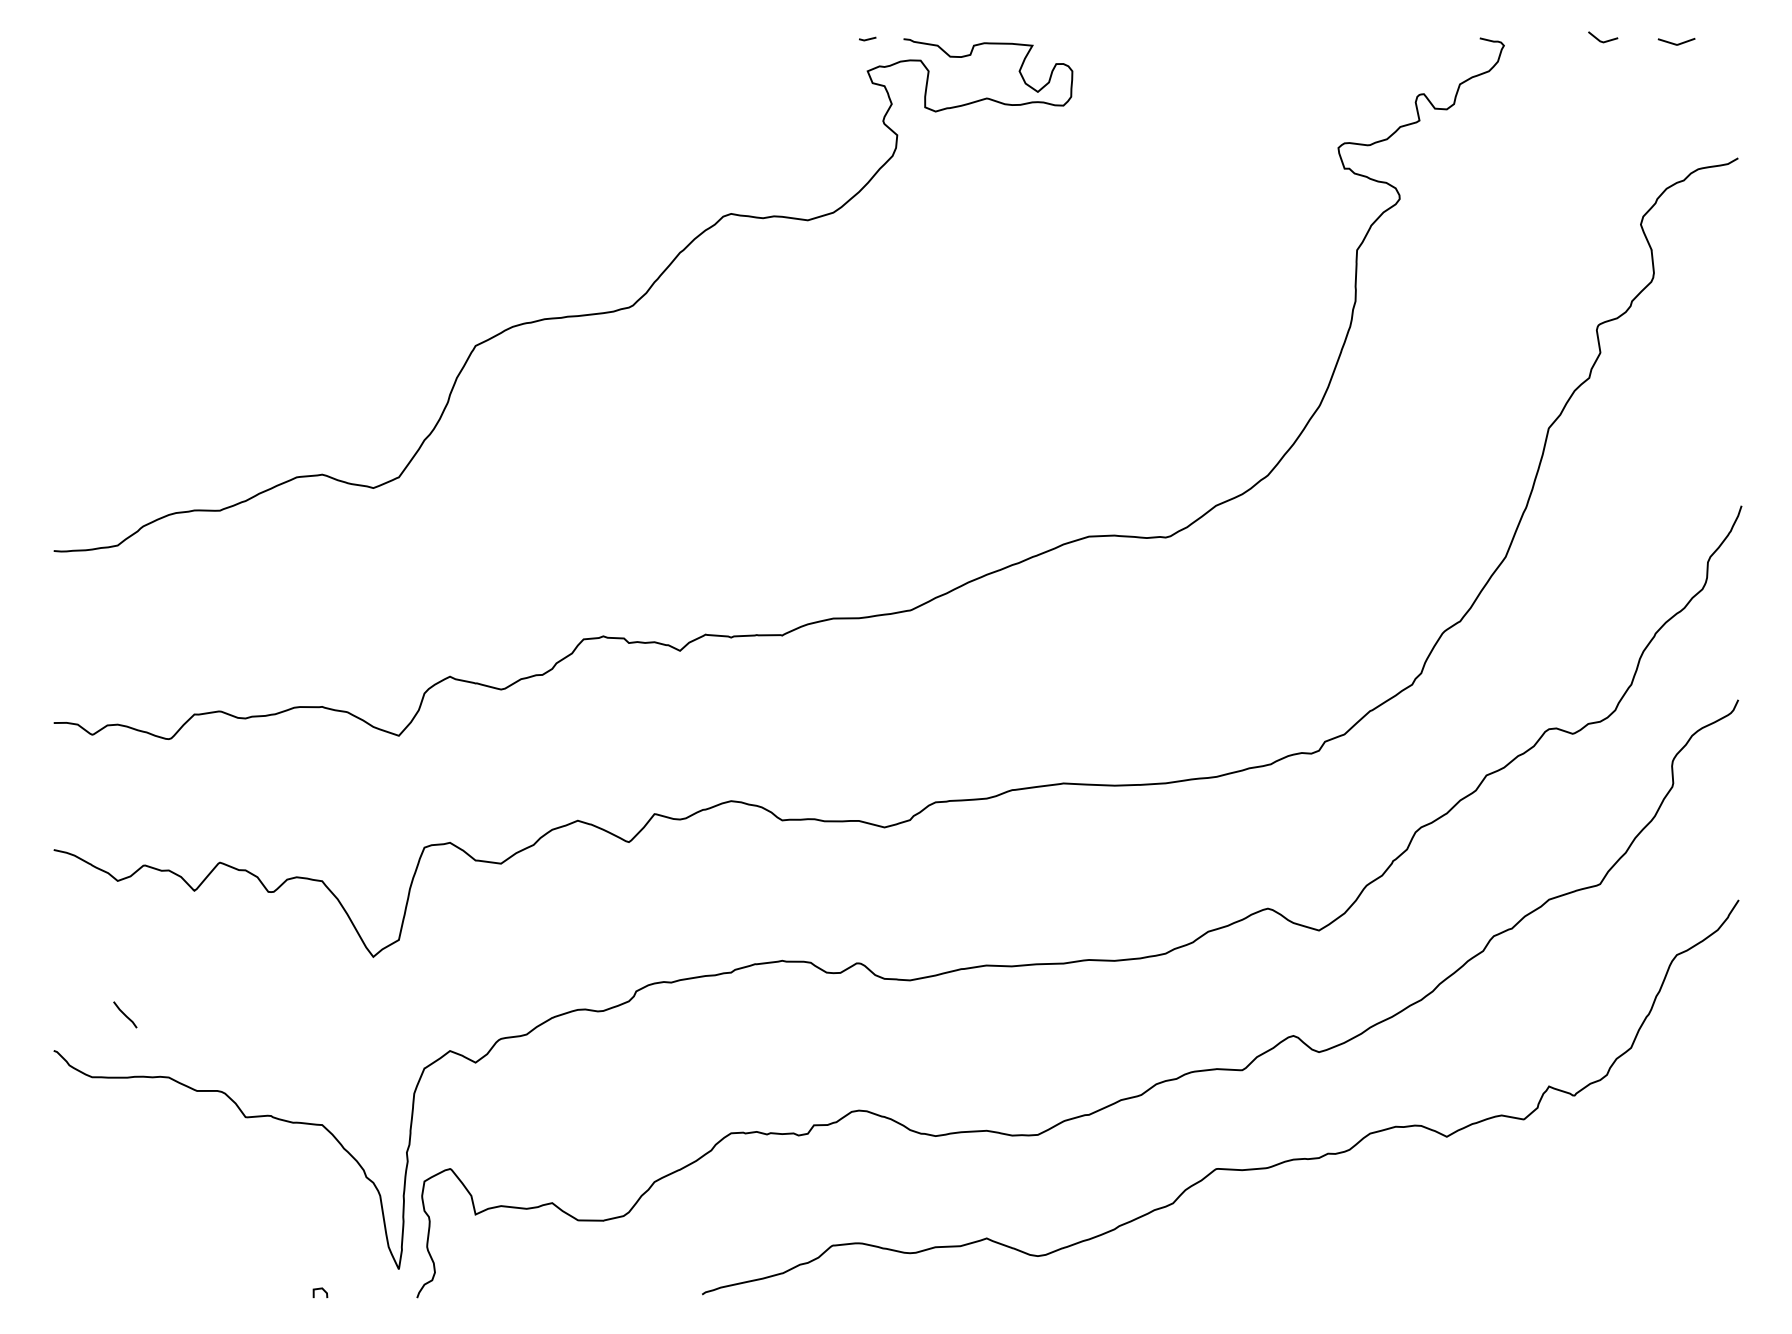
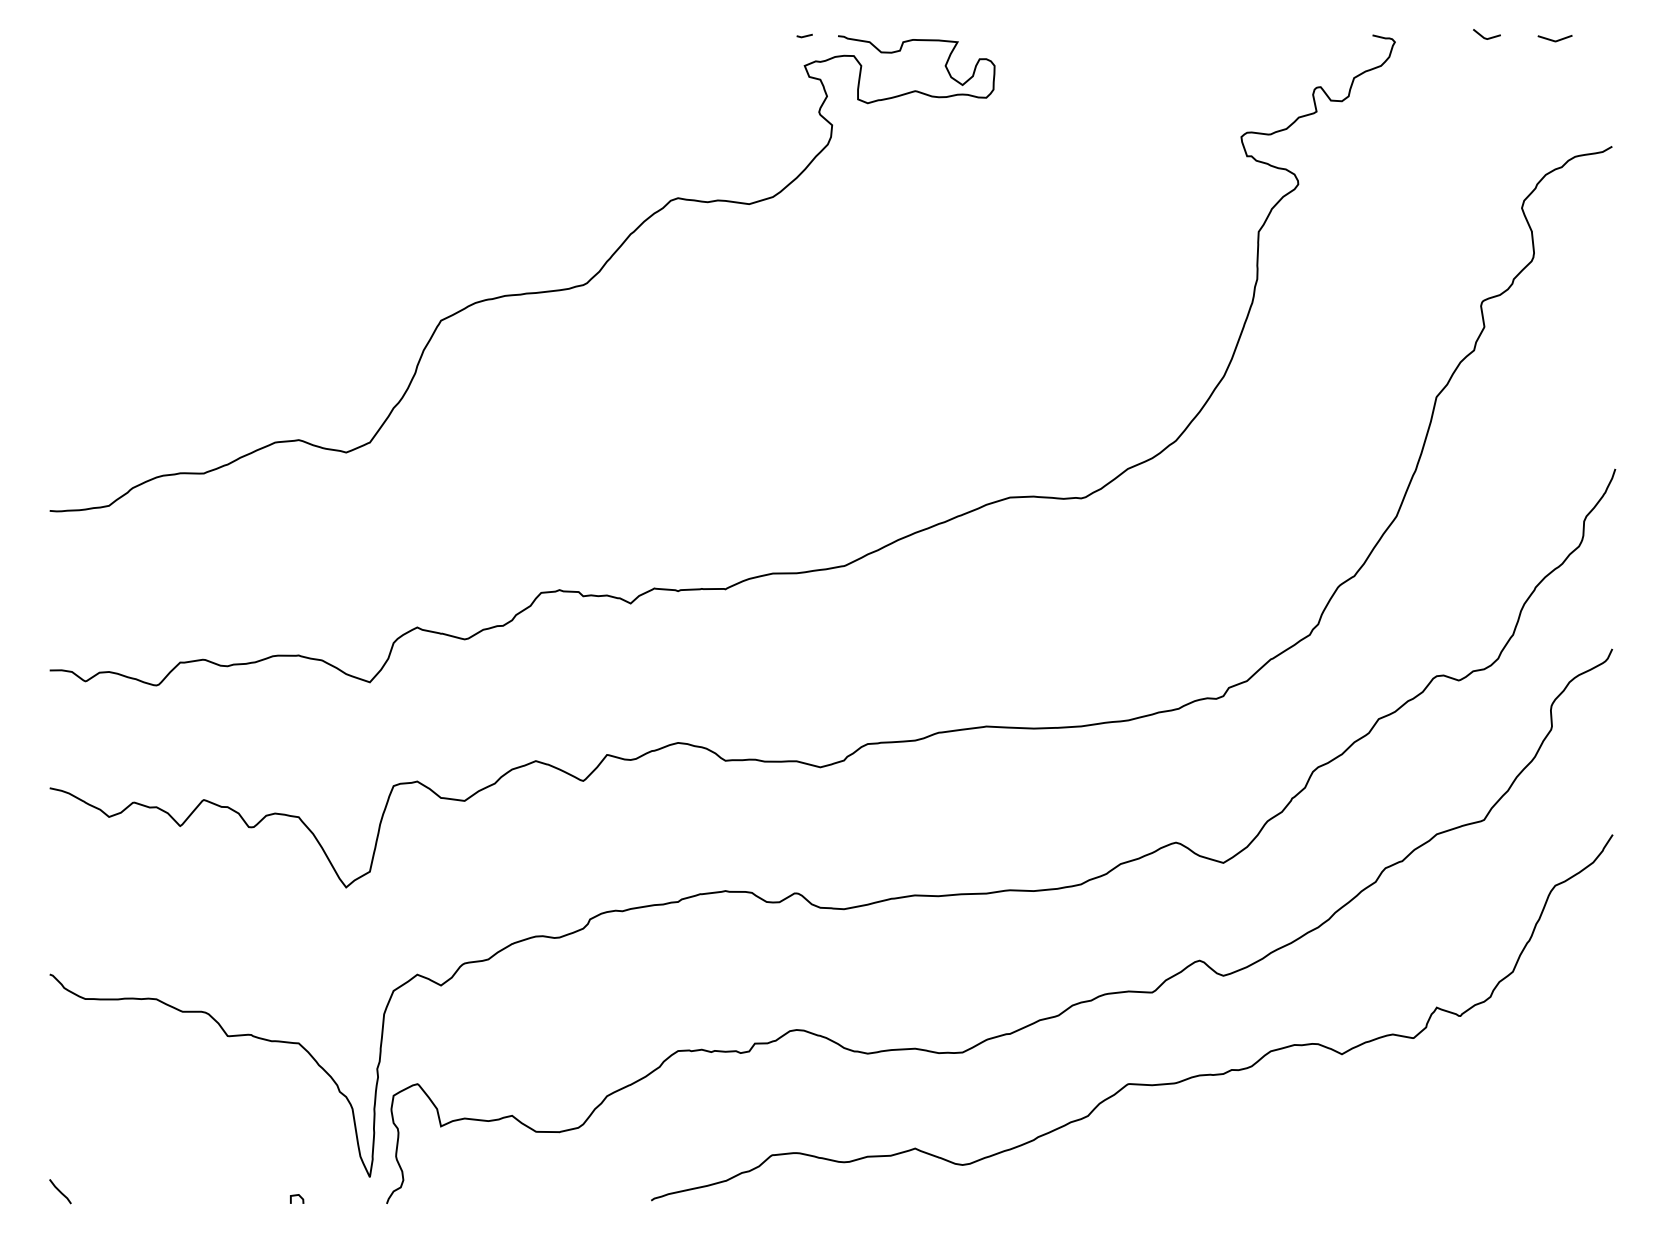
line: (125, 1014) -> (60, 1191), moved

